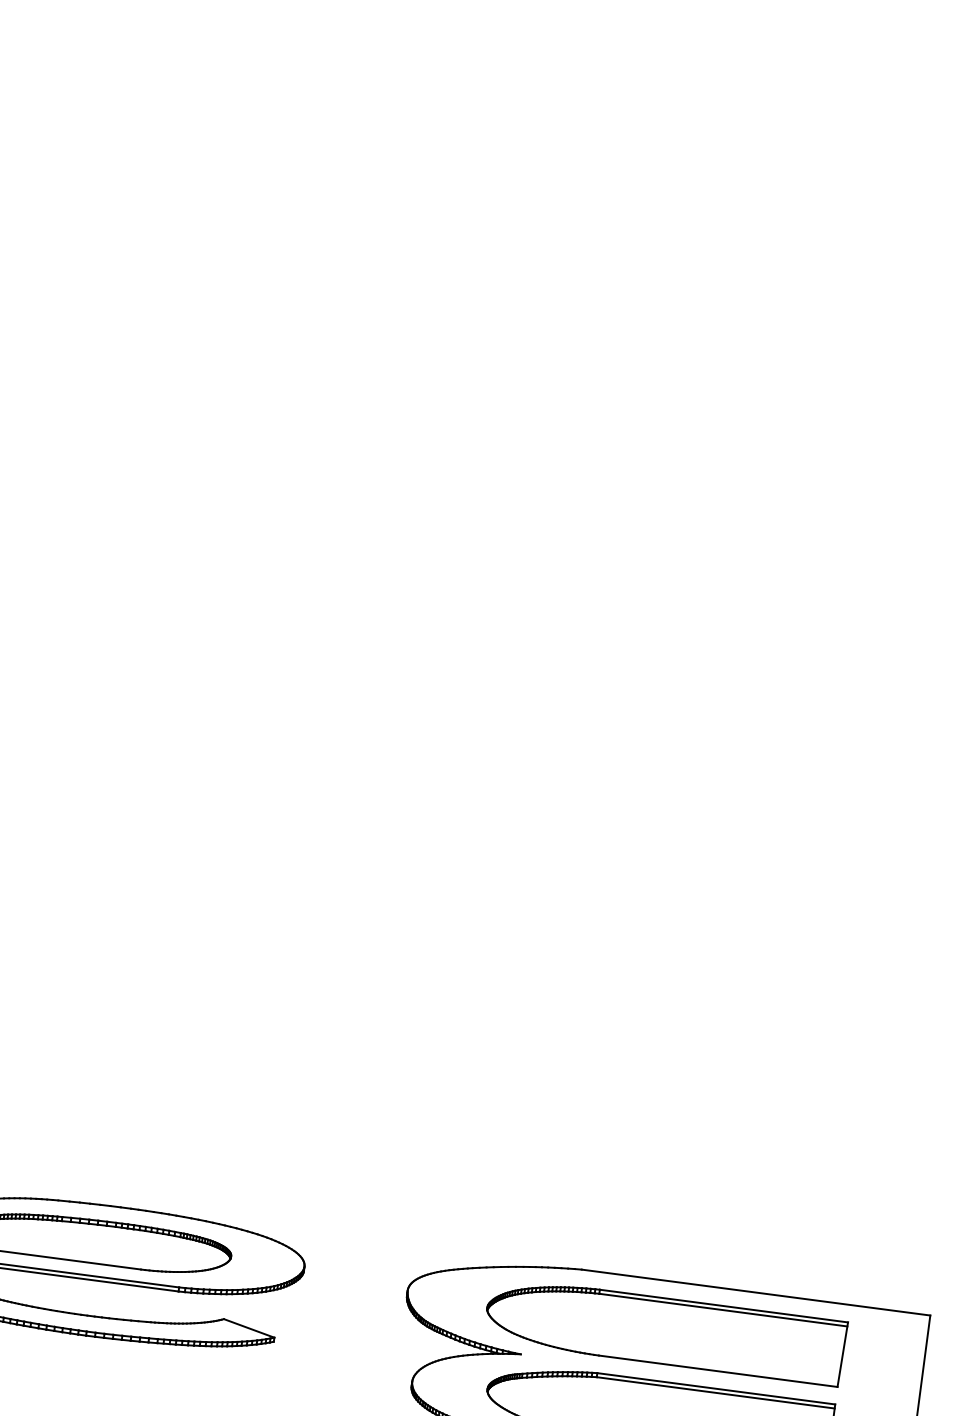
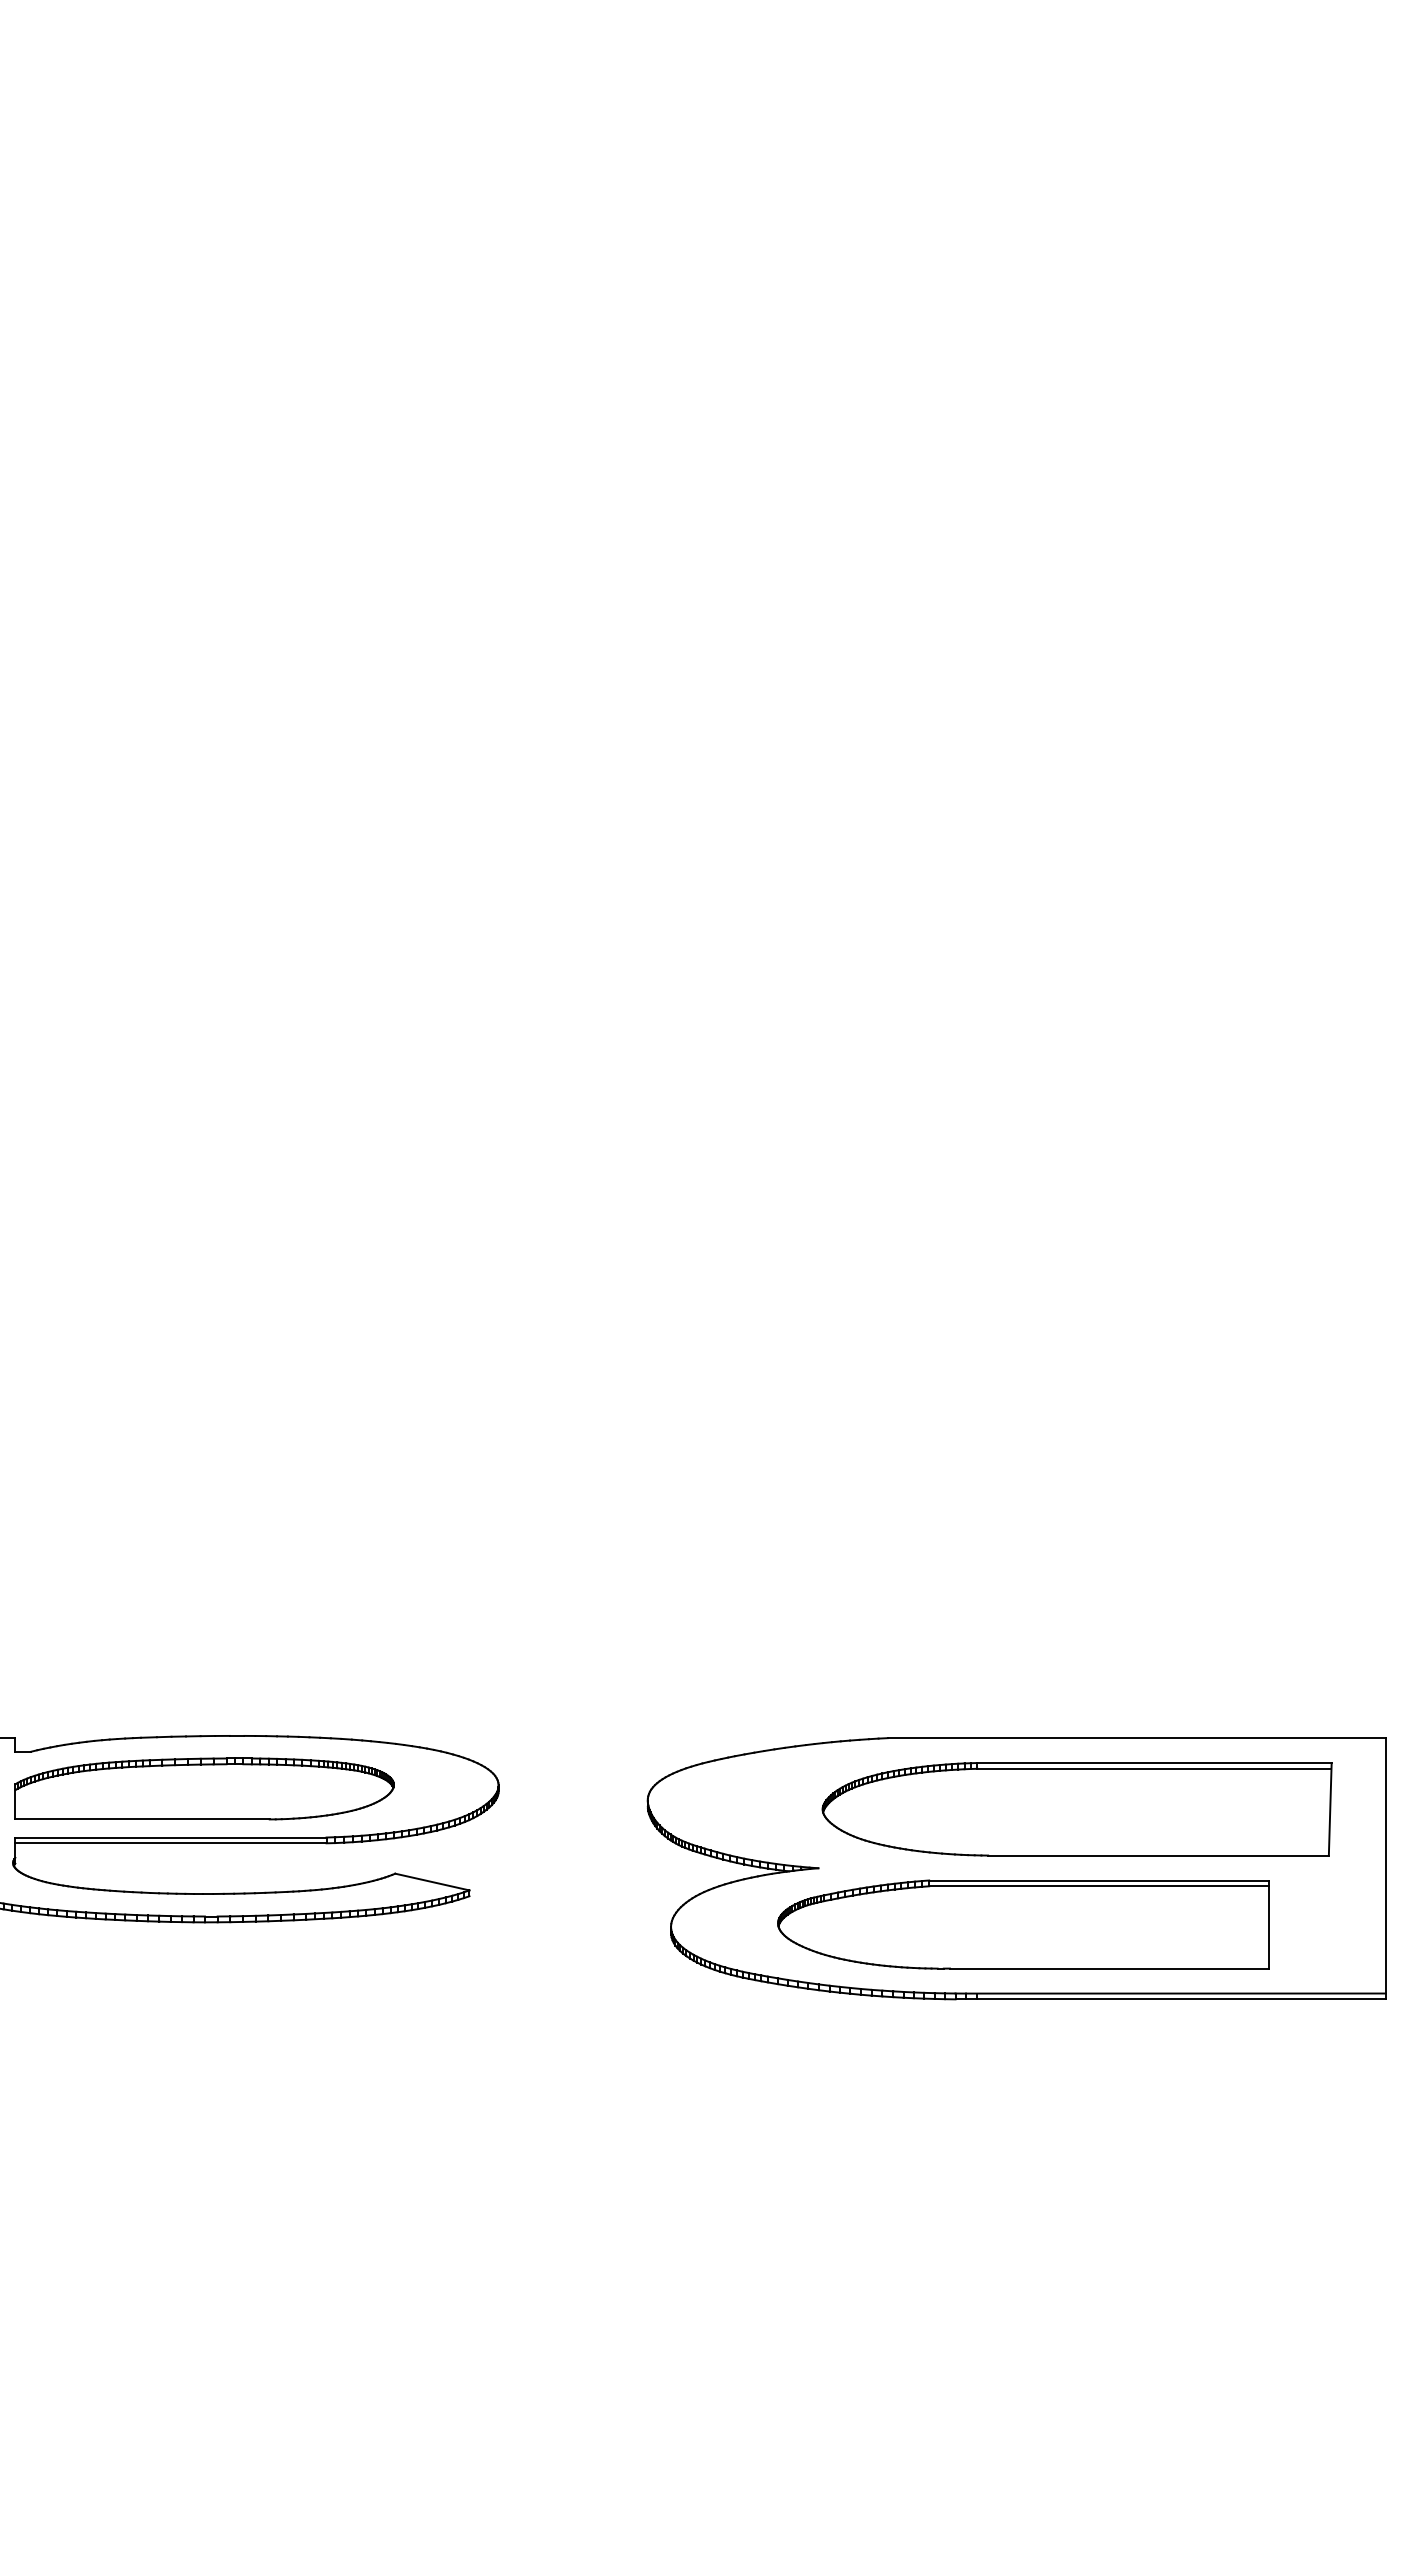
part: (665, 1331) -> (1076, 1809), moved

